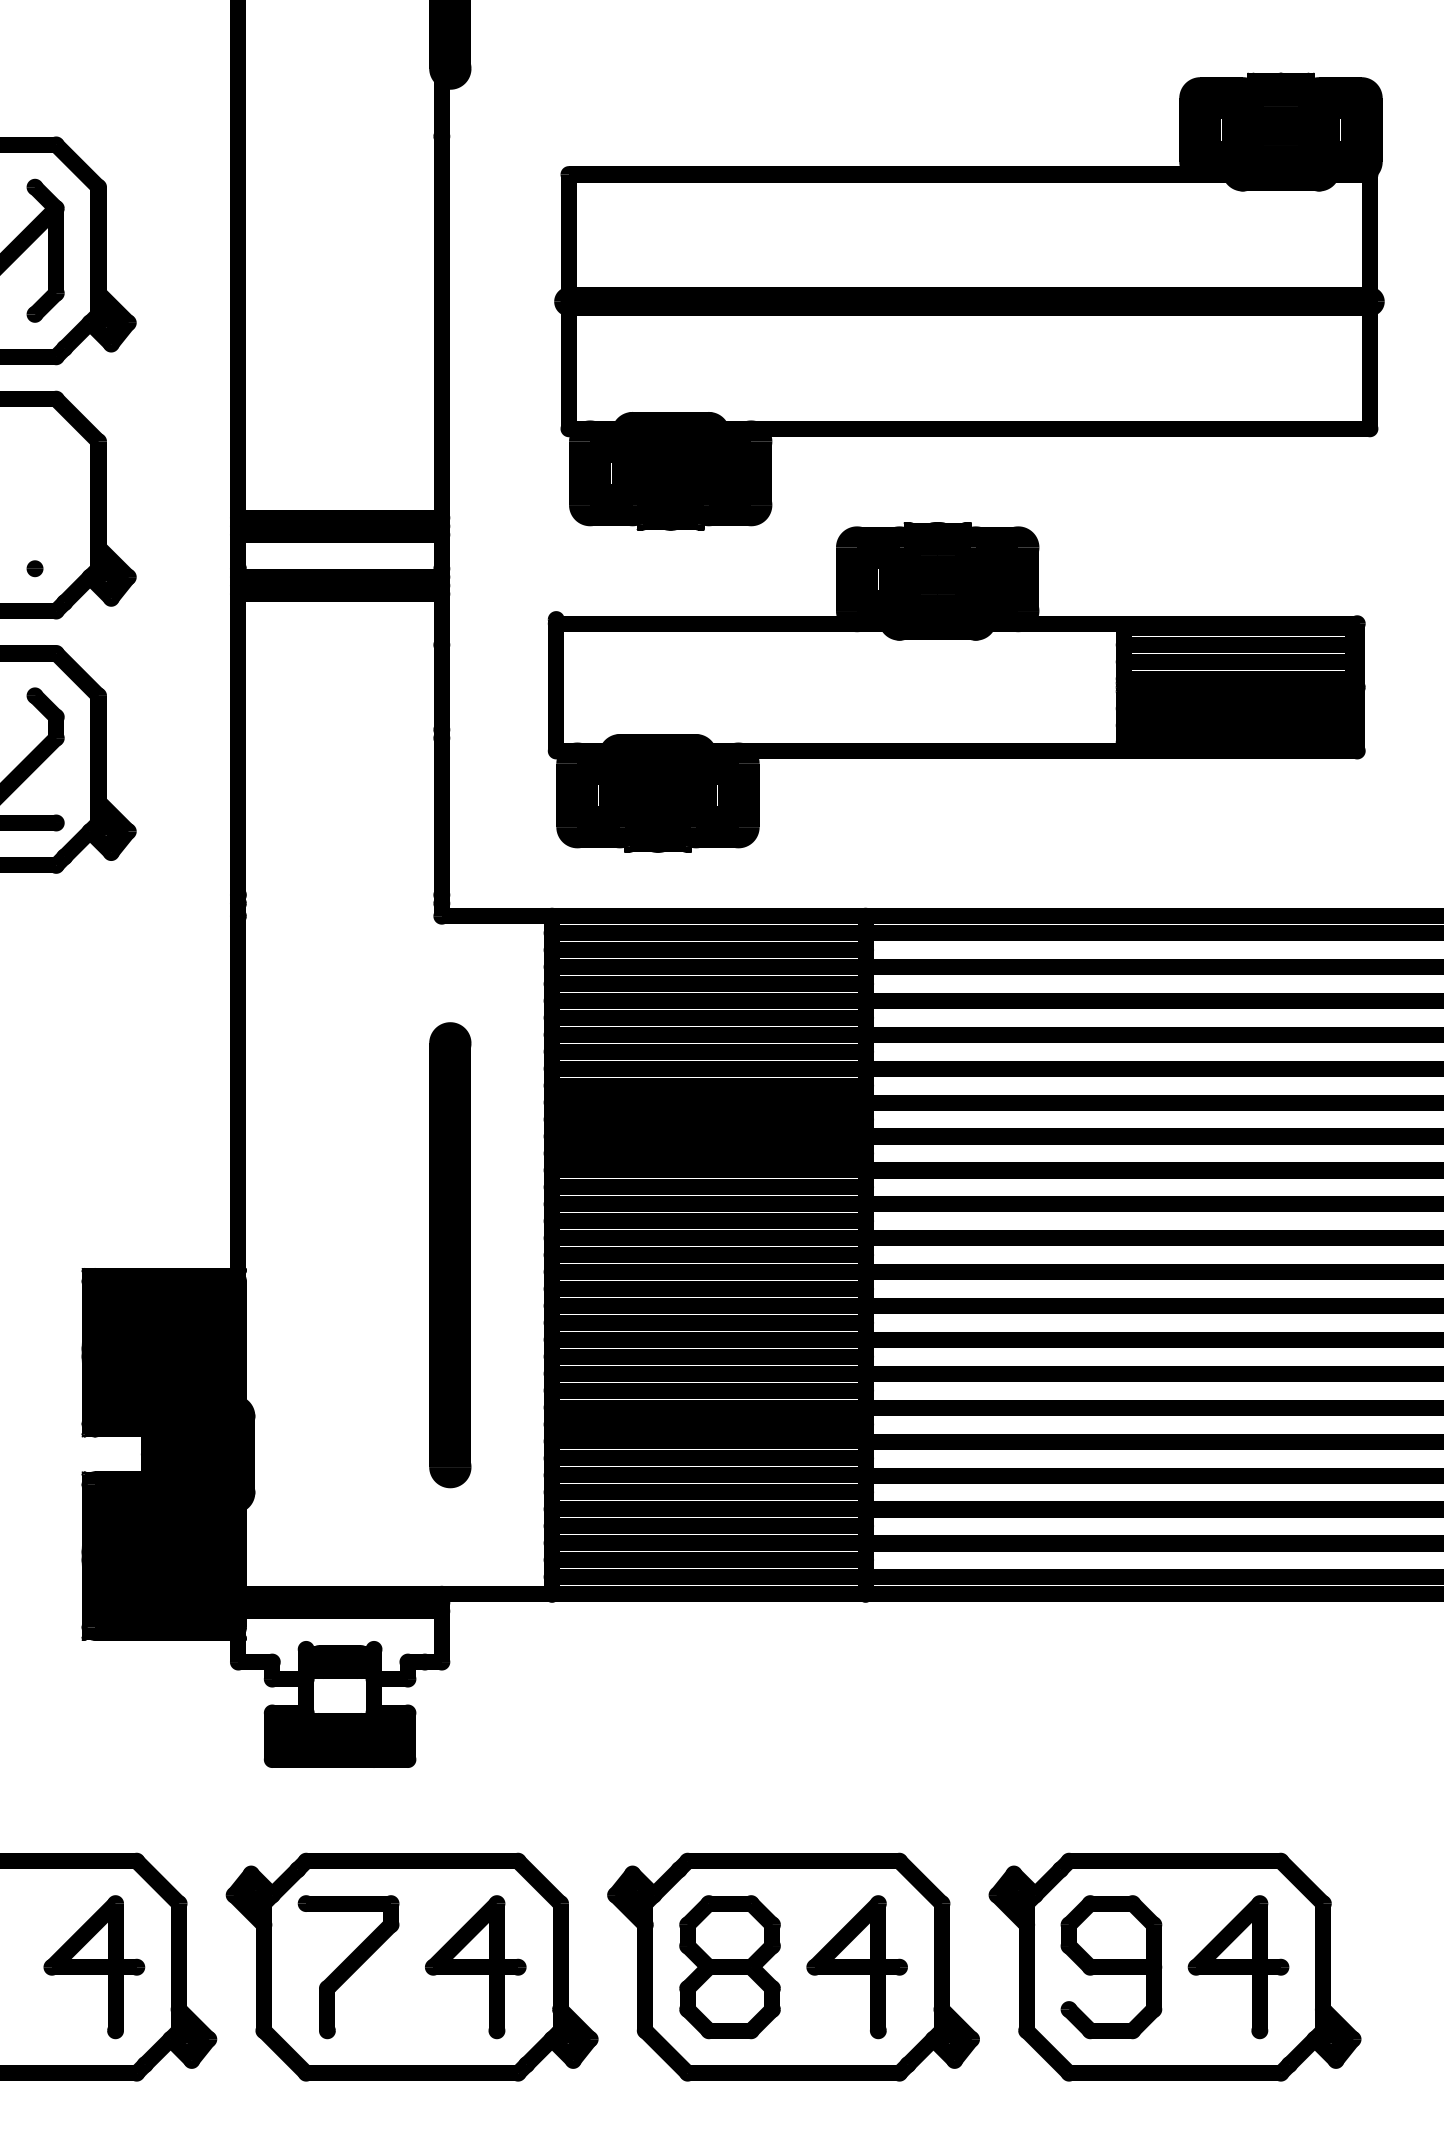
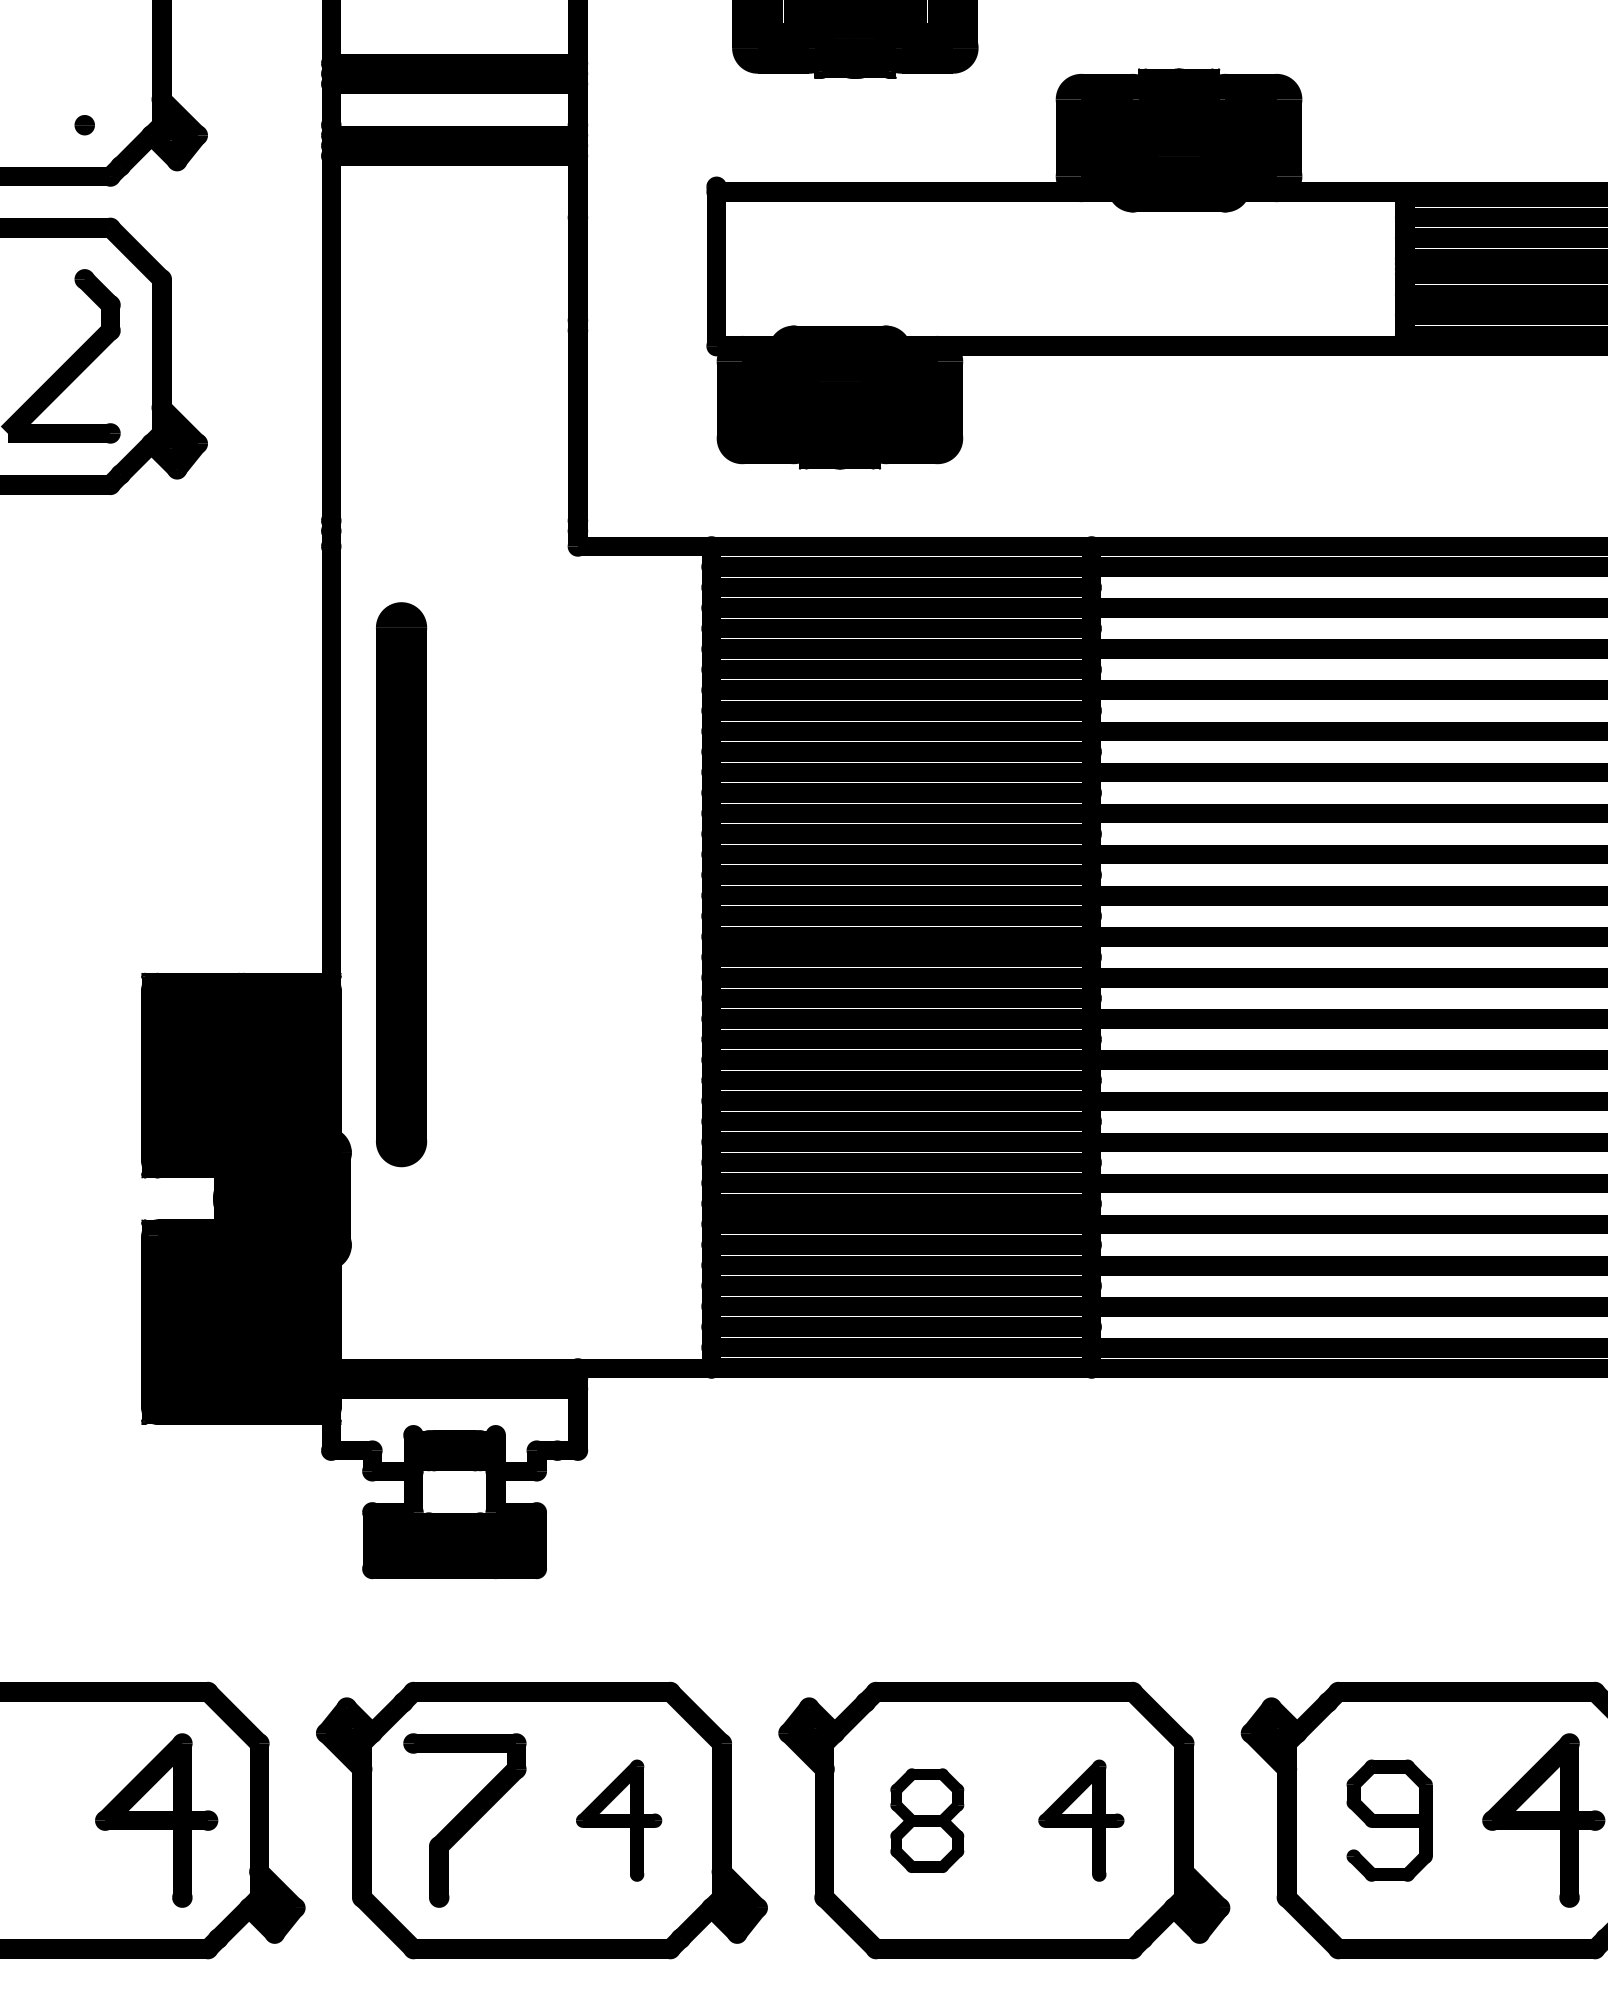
part: (450, 1255) -> (401, 885), moved
part: (475, 1967) -> (618, 1820), size x0.7
part: (729, 1967) -> (926, 1820), size x0.6
part: (856, 1967) -> (1080, 1820), size x0.7
part: (1111, 1967) -> (1389, 1820), size x0.7

